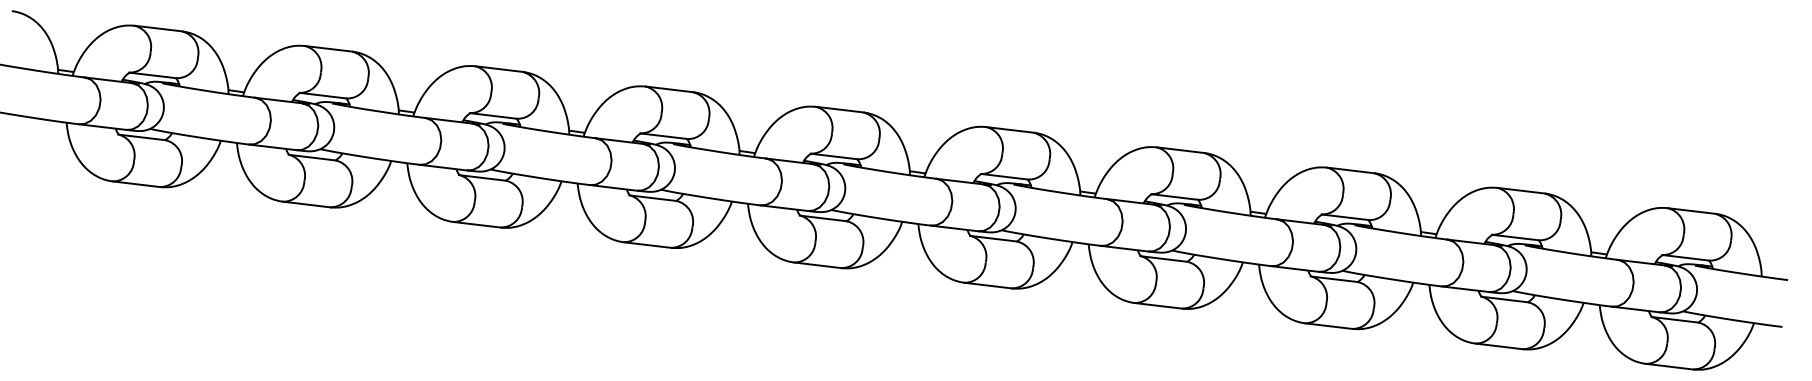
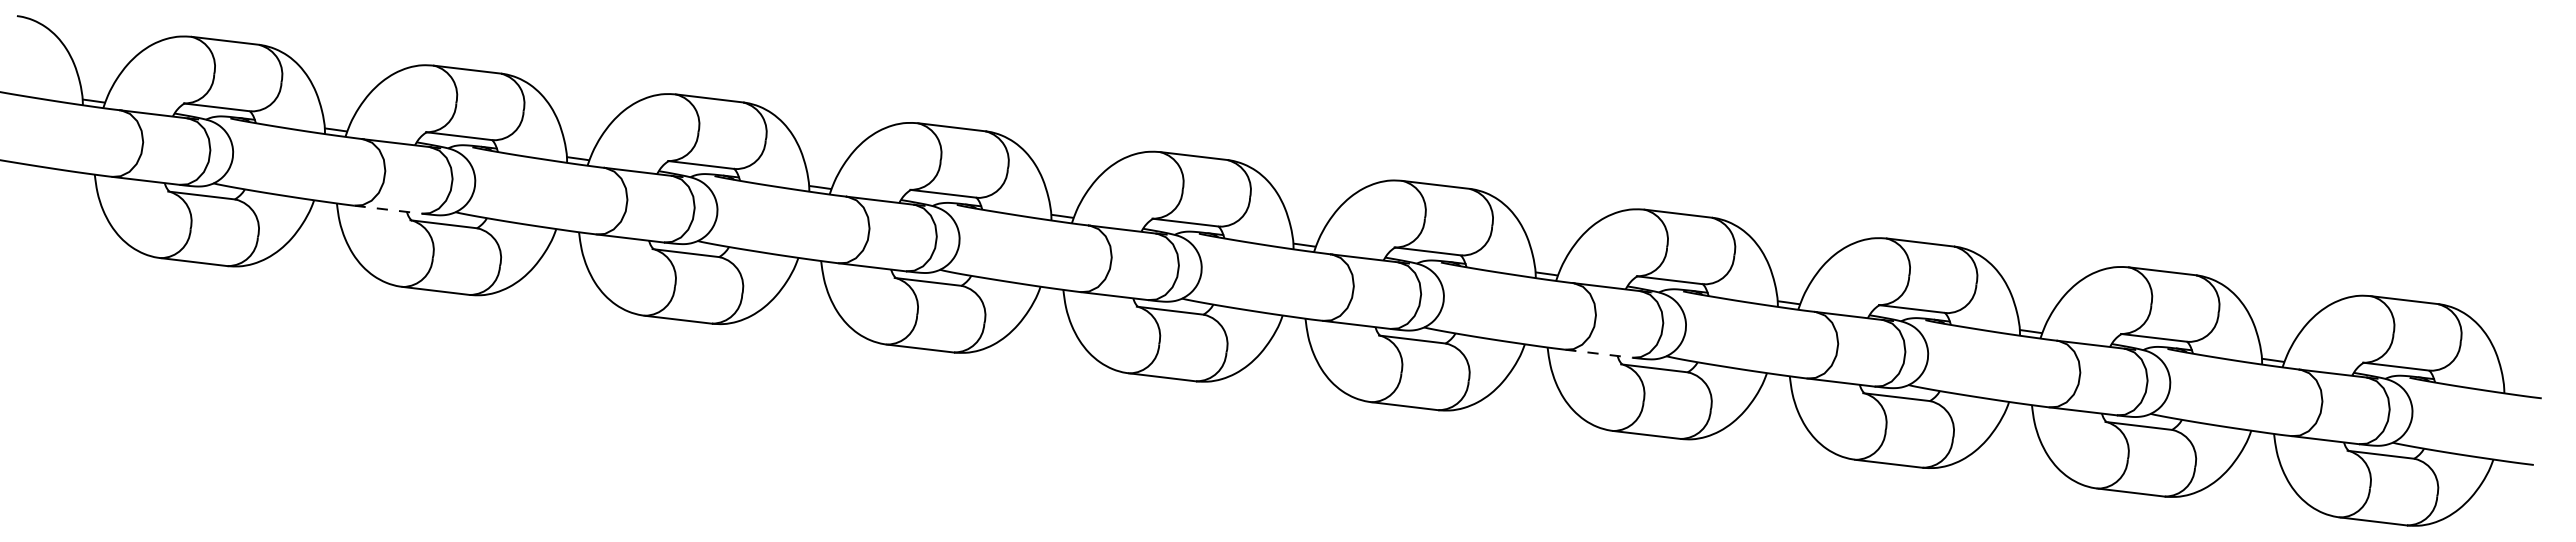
line: (273, 147) -> (388, 209), solid -> dashed
line: (1124, 248) -> (1598, 353), solid -> dashed

